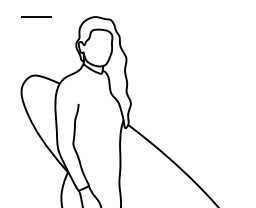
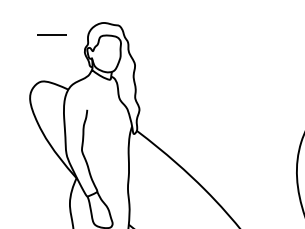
line: (35, 16) -> (51, 34), moved

